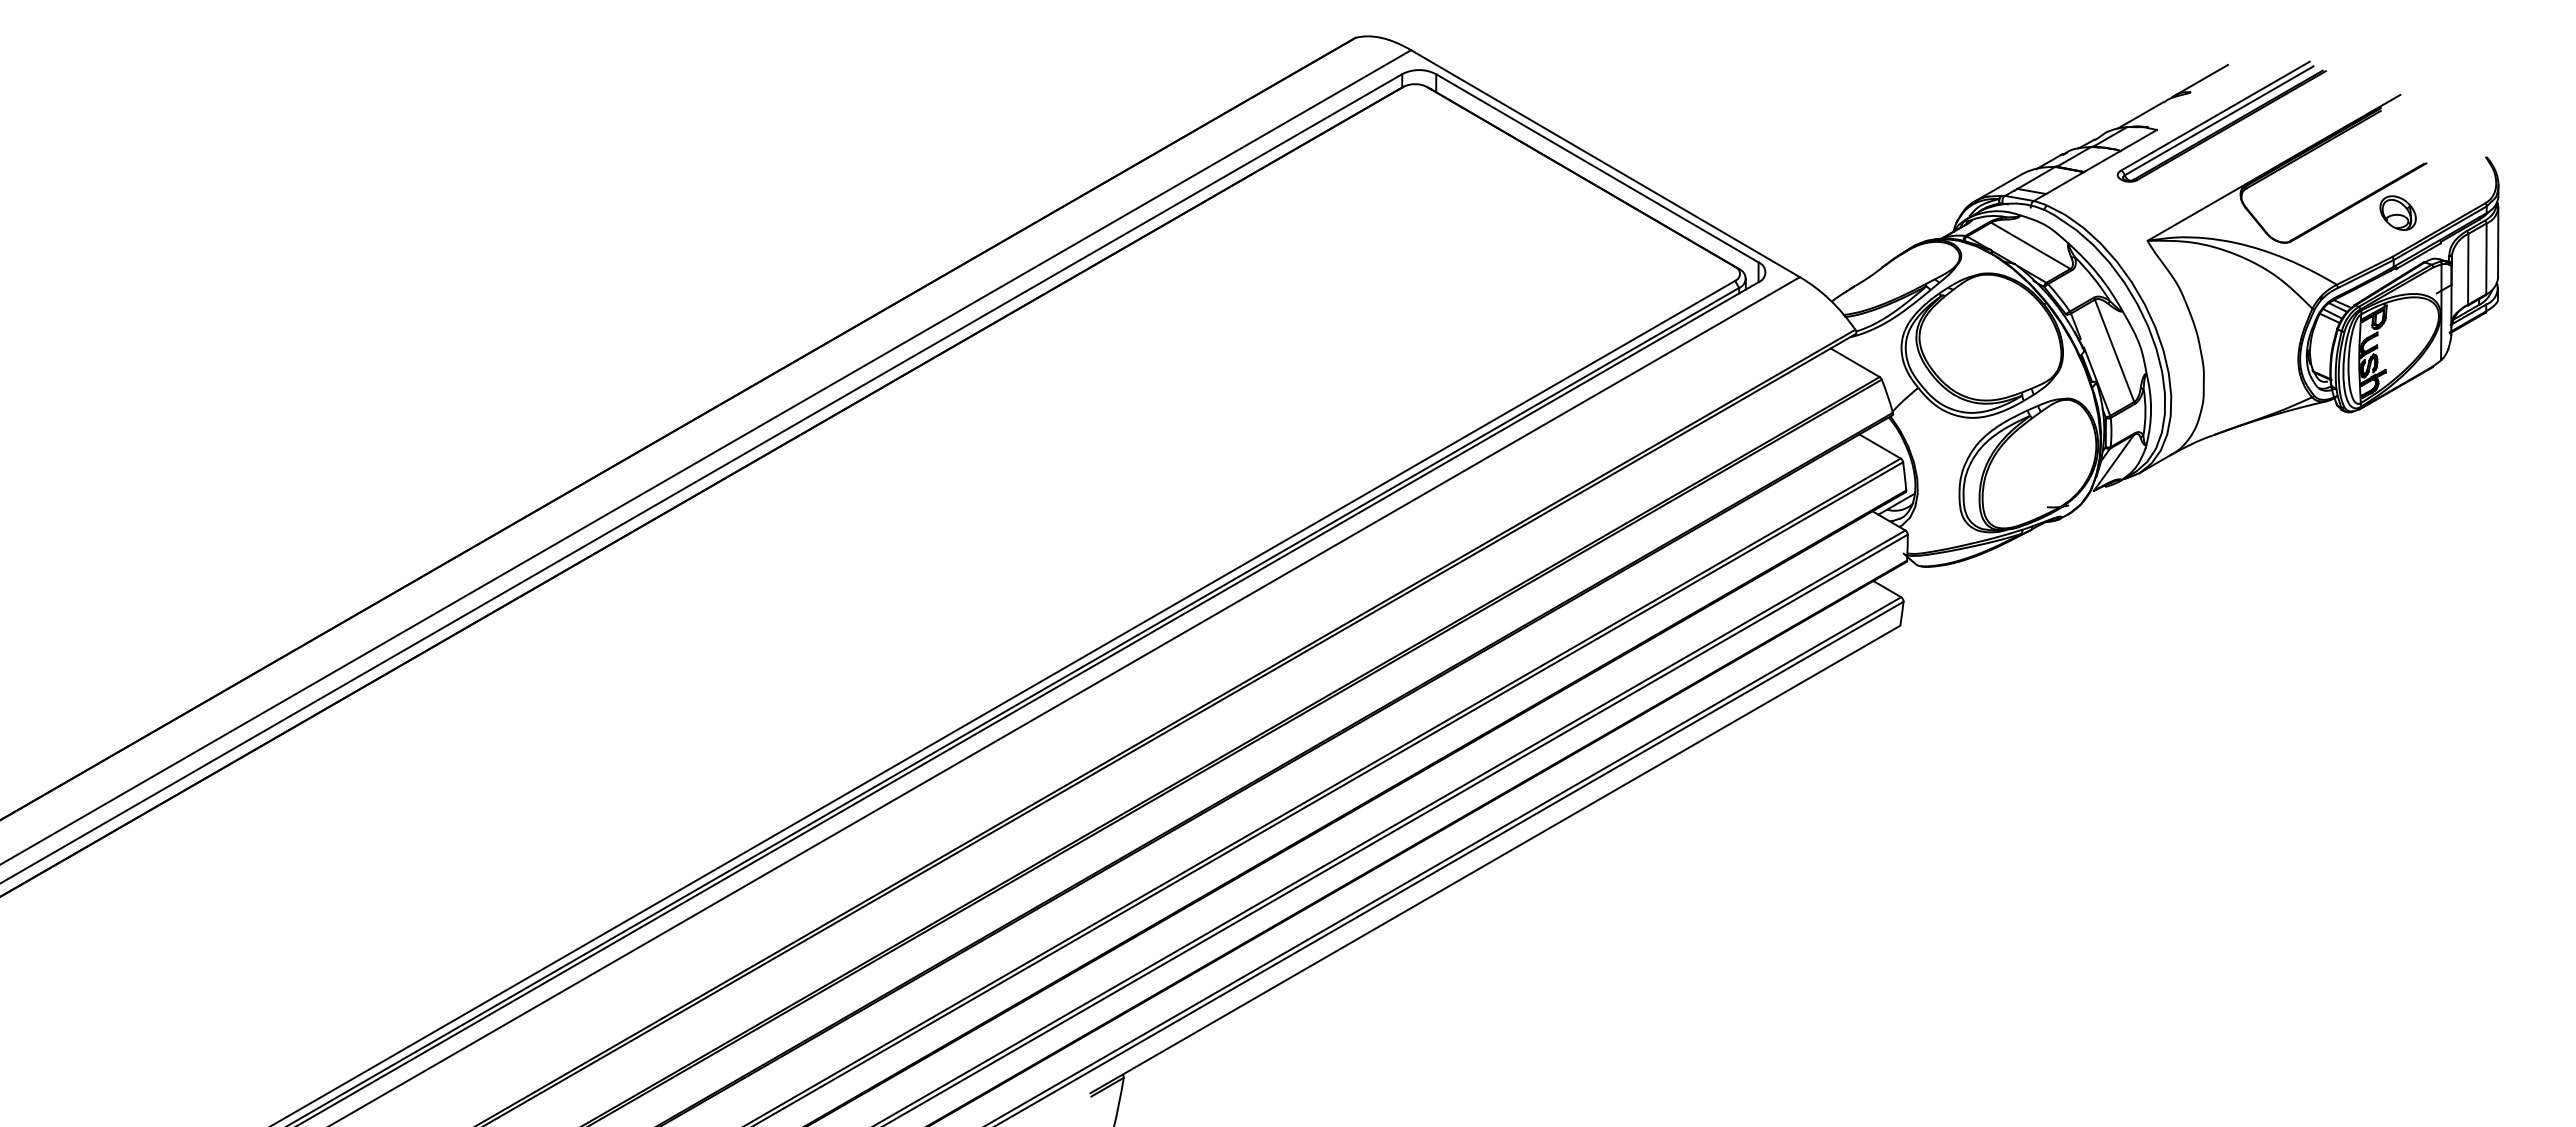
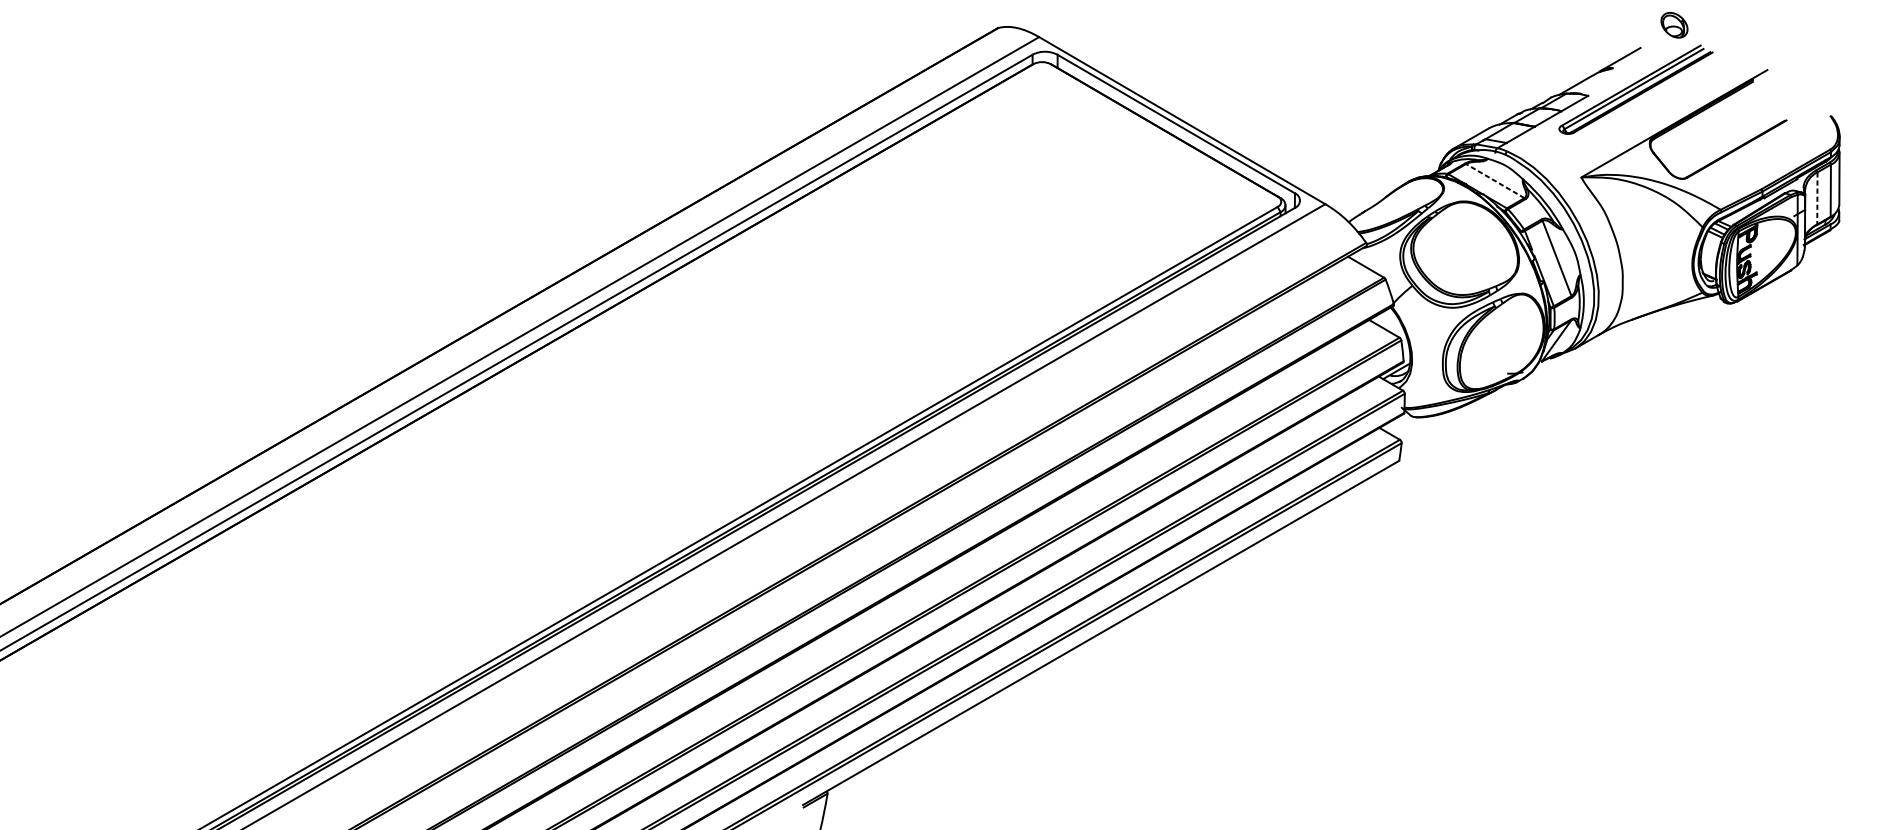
part: (2397, 212) -> (1674, 24), moved
line: (2030, 245) -> (1495, 180), solid -> dashed
line: (2468, 269) -> (1817, 198), solid -> dashed

